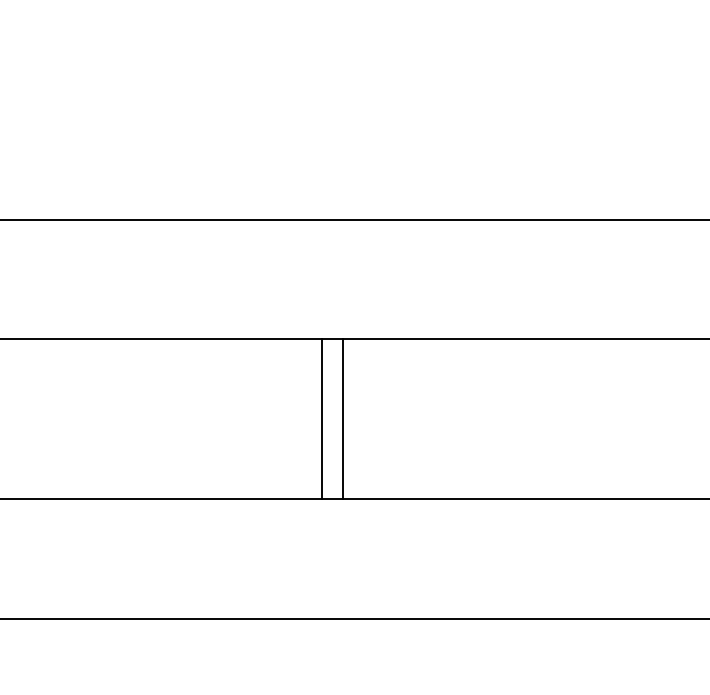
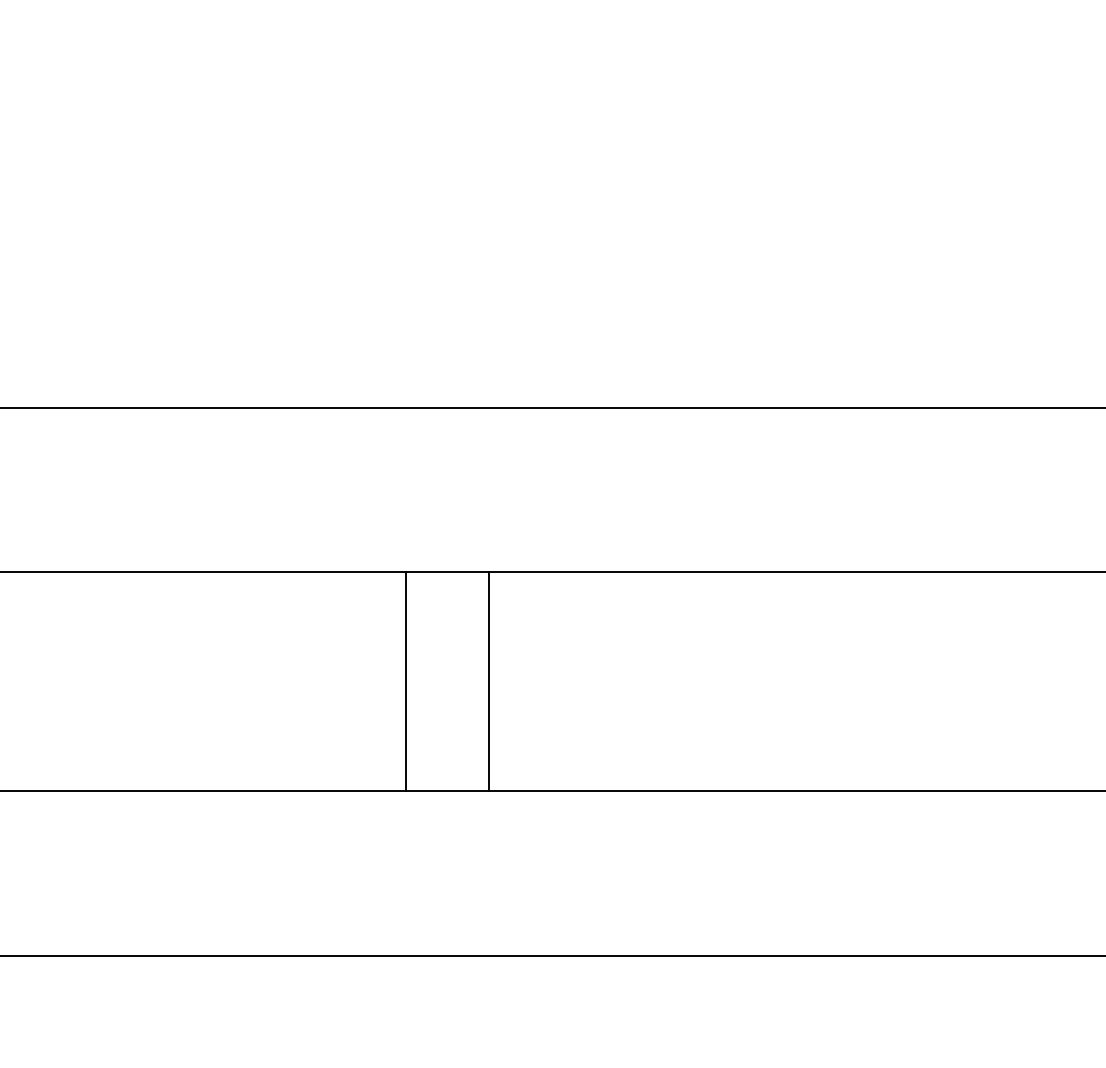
line: (321, 419) -> (488, 681), moved
line: (343, 419) -> (406, 681), moved

